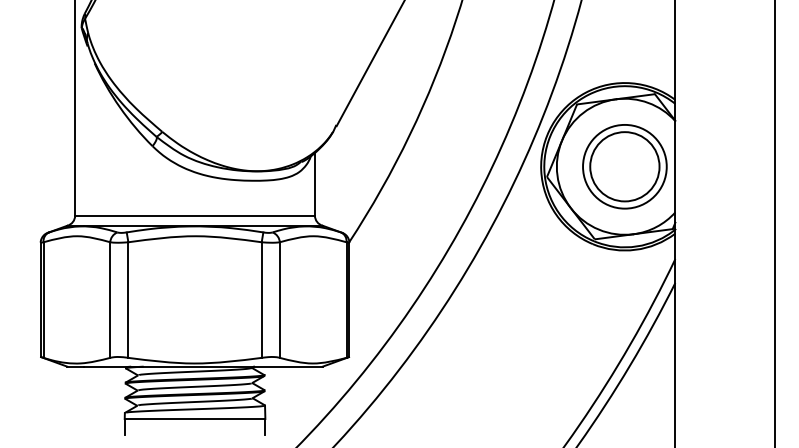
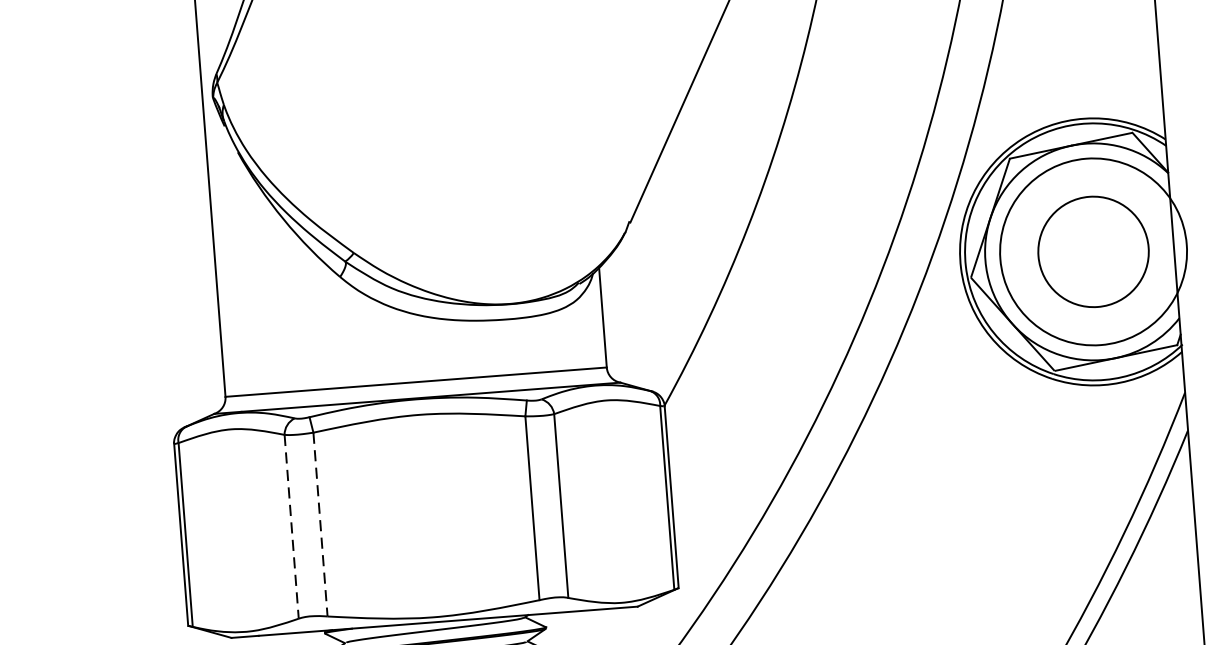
circle: (624, 166) -> (1092, 251), size x1.4
line: (110, 300) -> (292, 527), solid -> dashed
line: (128, 300) -> (320, 525), solid -> dashed

